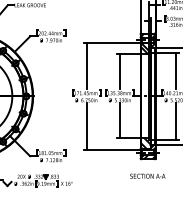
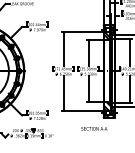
text: (147, 175) -> (94, 128), moved

